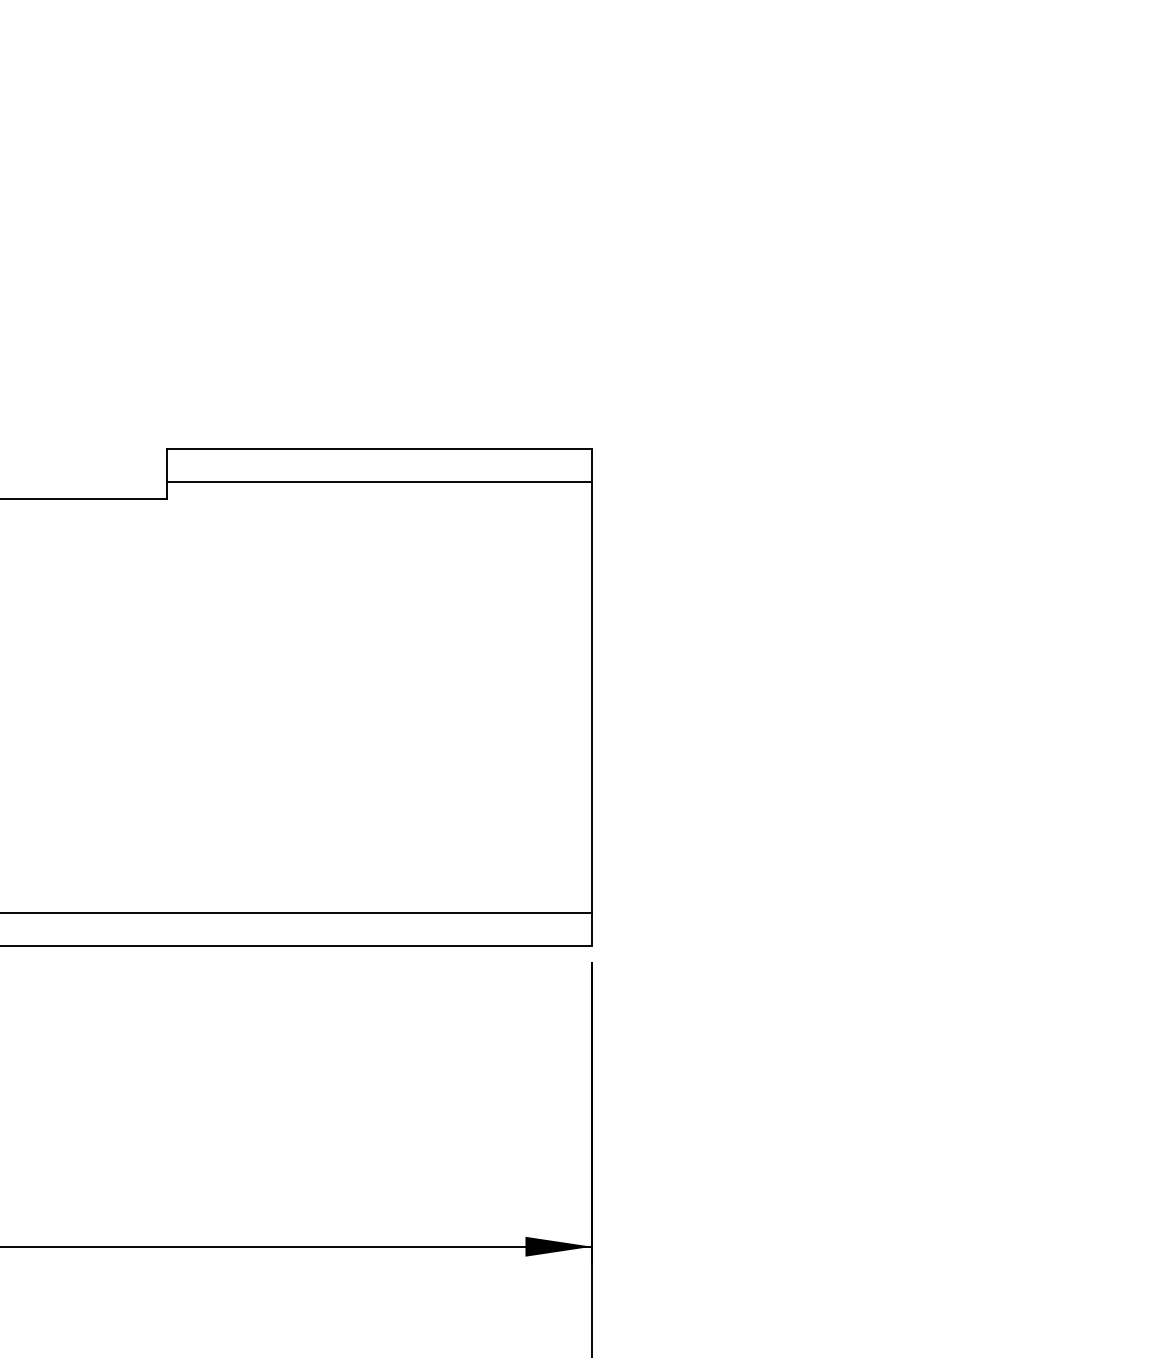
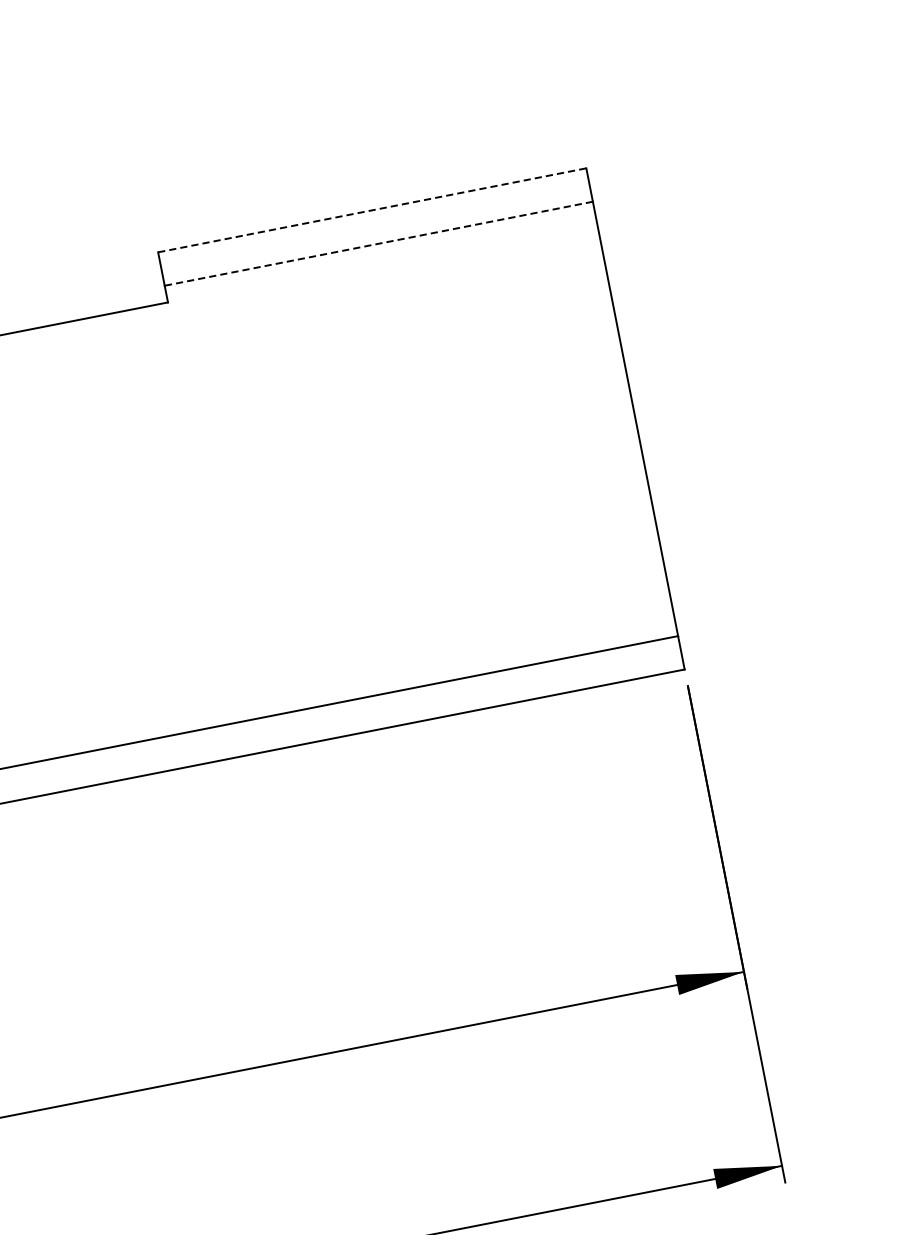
line: (379, 448) -> (372, 210), solid -> dashed
line: (379, 481) -> (378, 243), solid -> dashed

